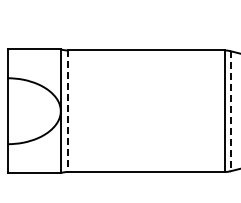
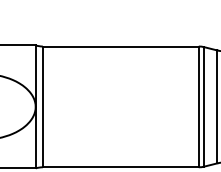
line: (67, 111) -> (42, 107), dashed -> solid
line: (230, 111) -> (204, 107), dashed -> solid

